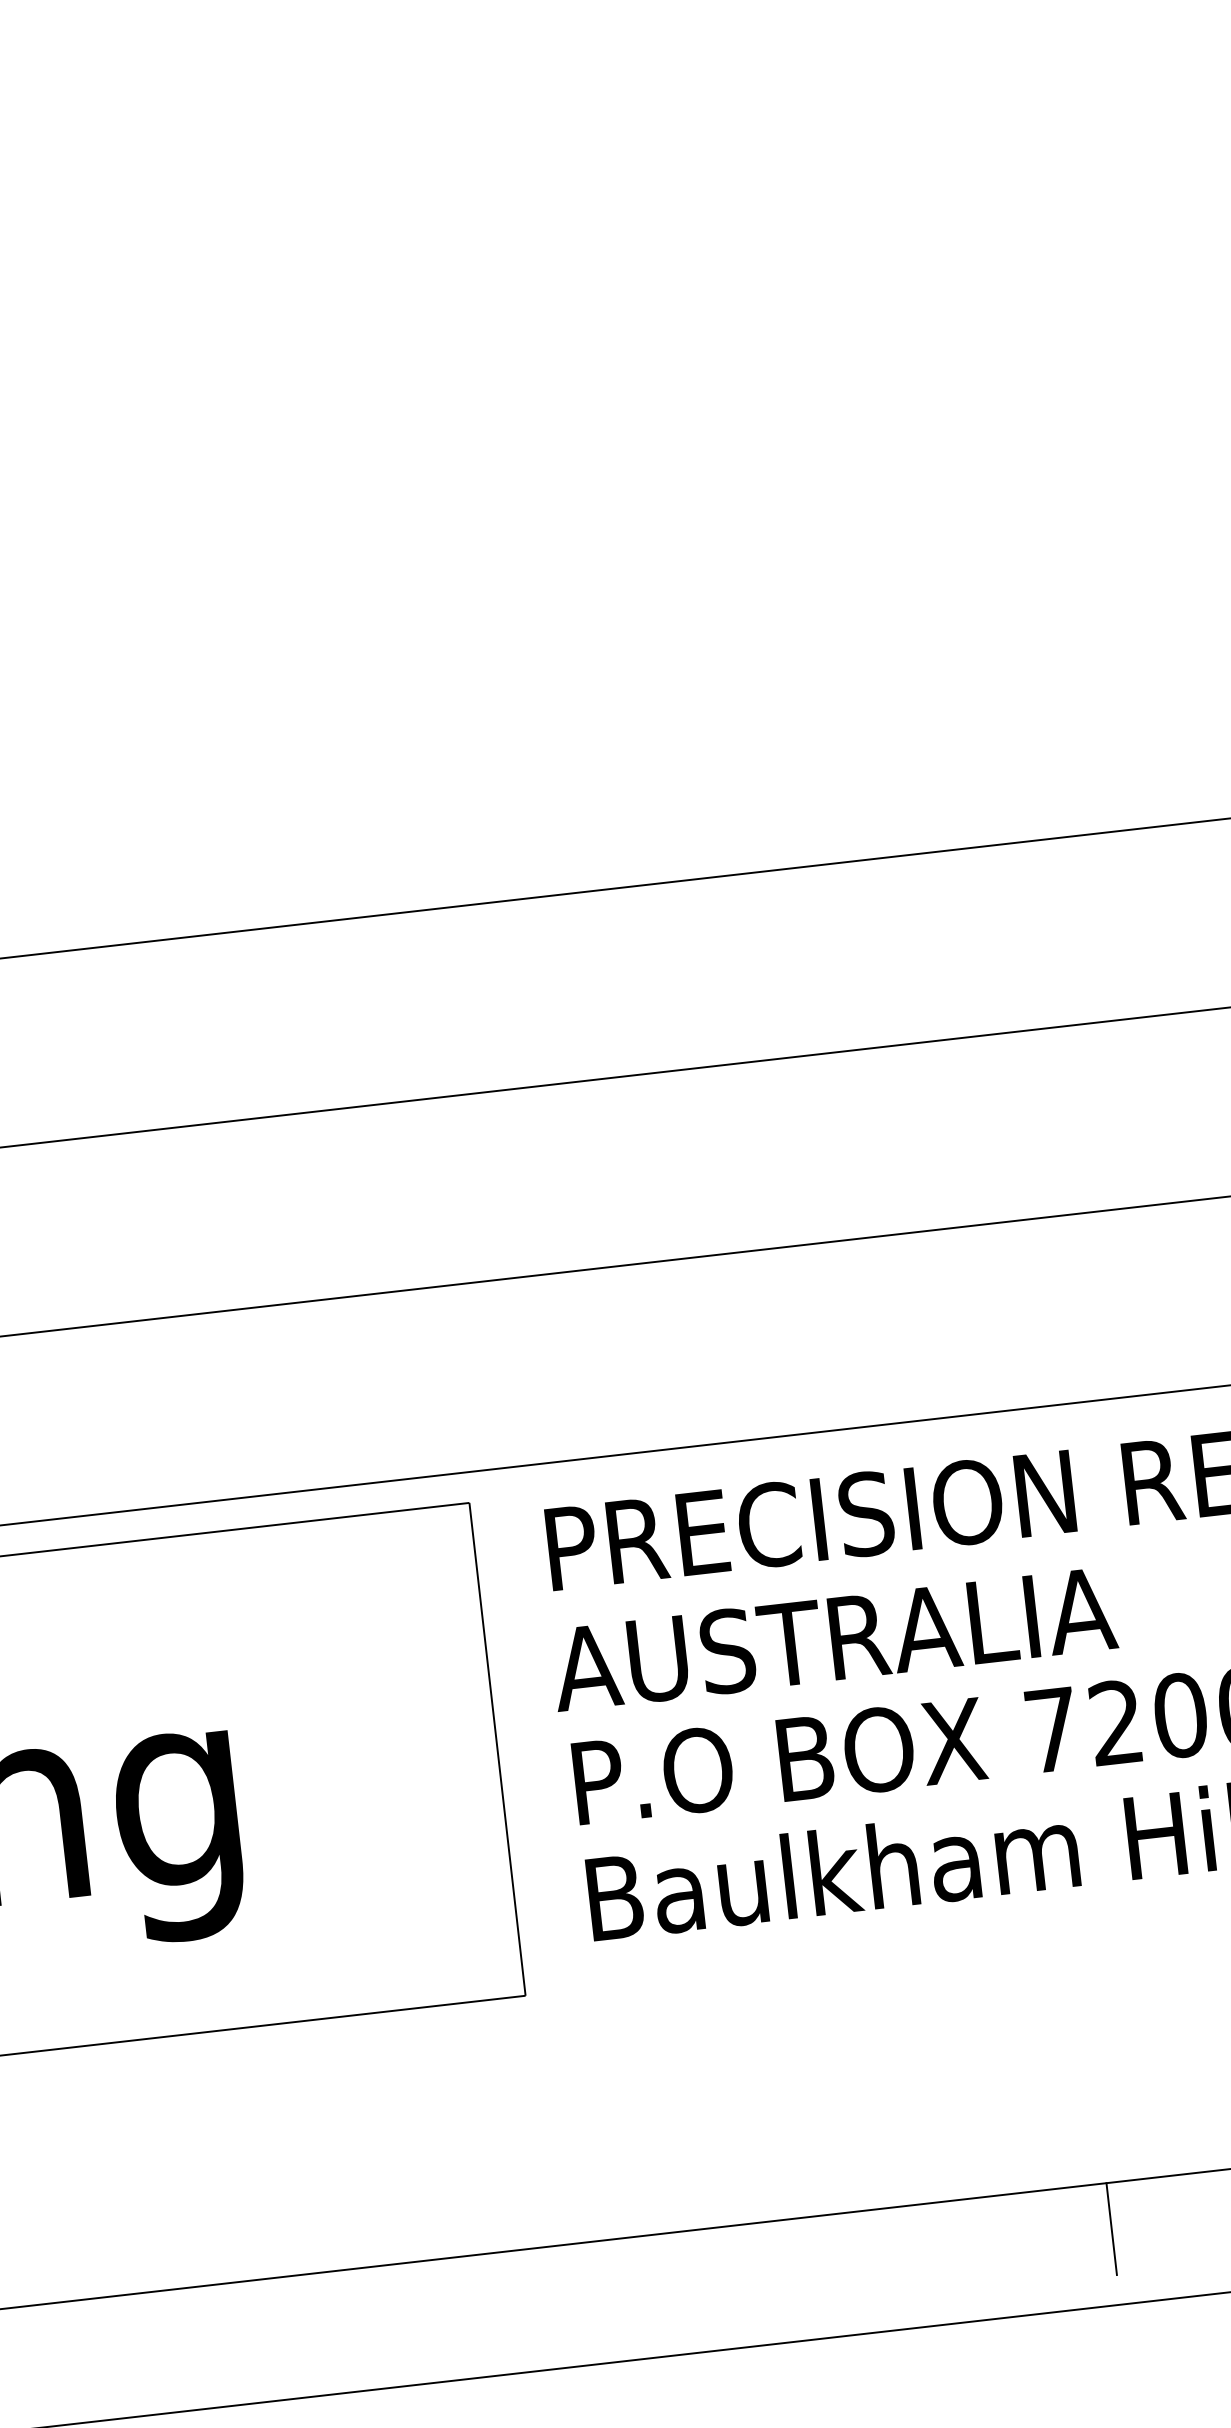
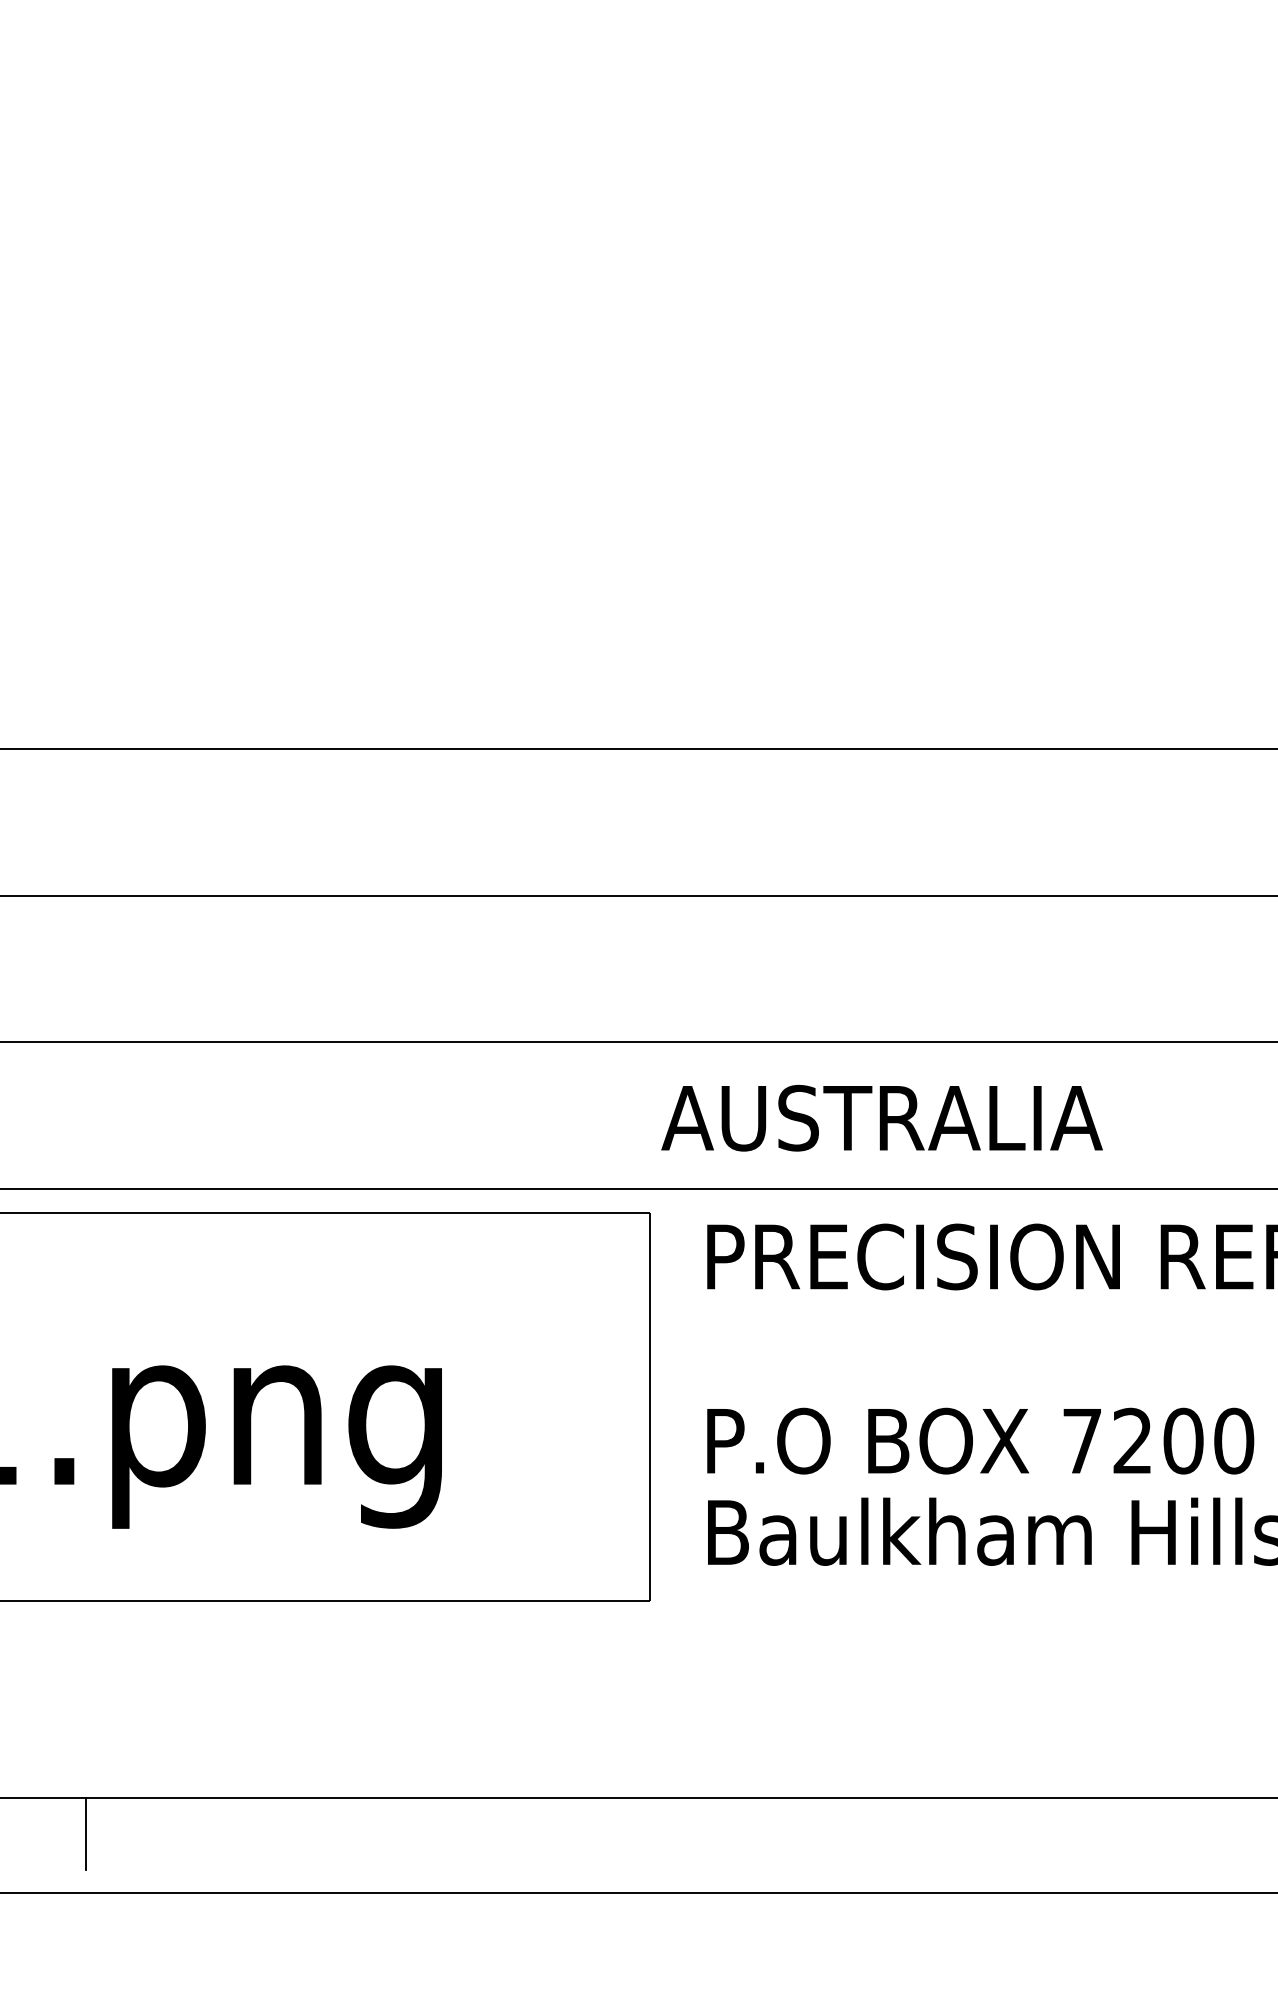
text: (833, 1638) -> (881, 1117), moved
line: (1111, 2228) -> (1084, 1833), removed

